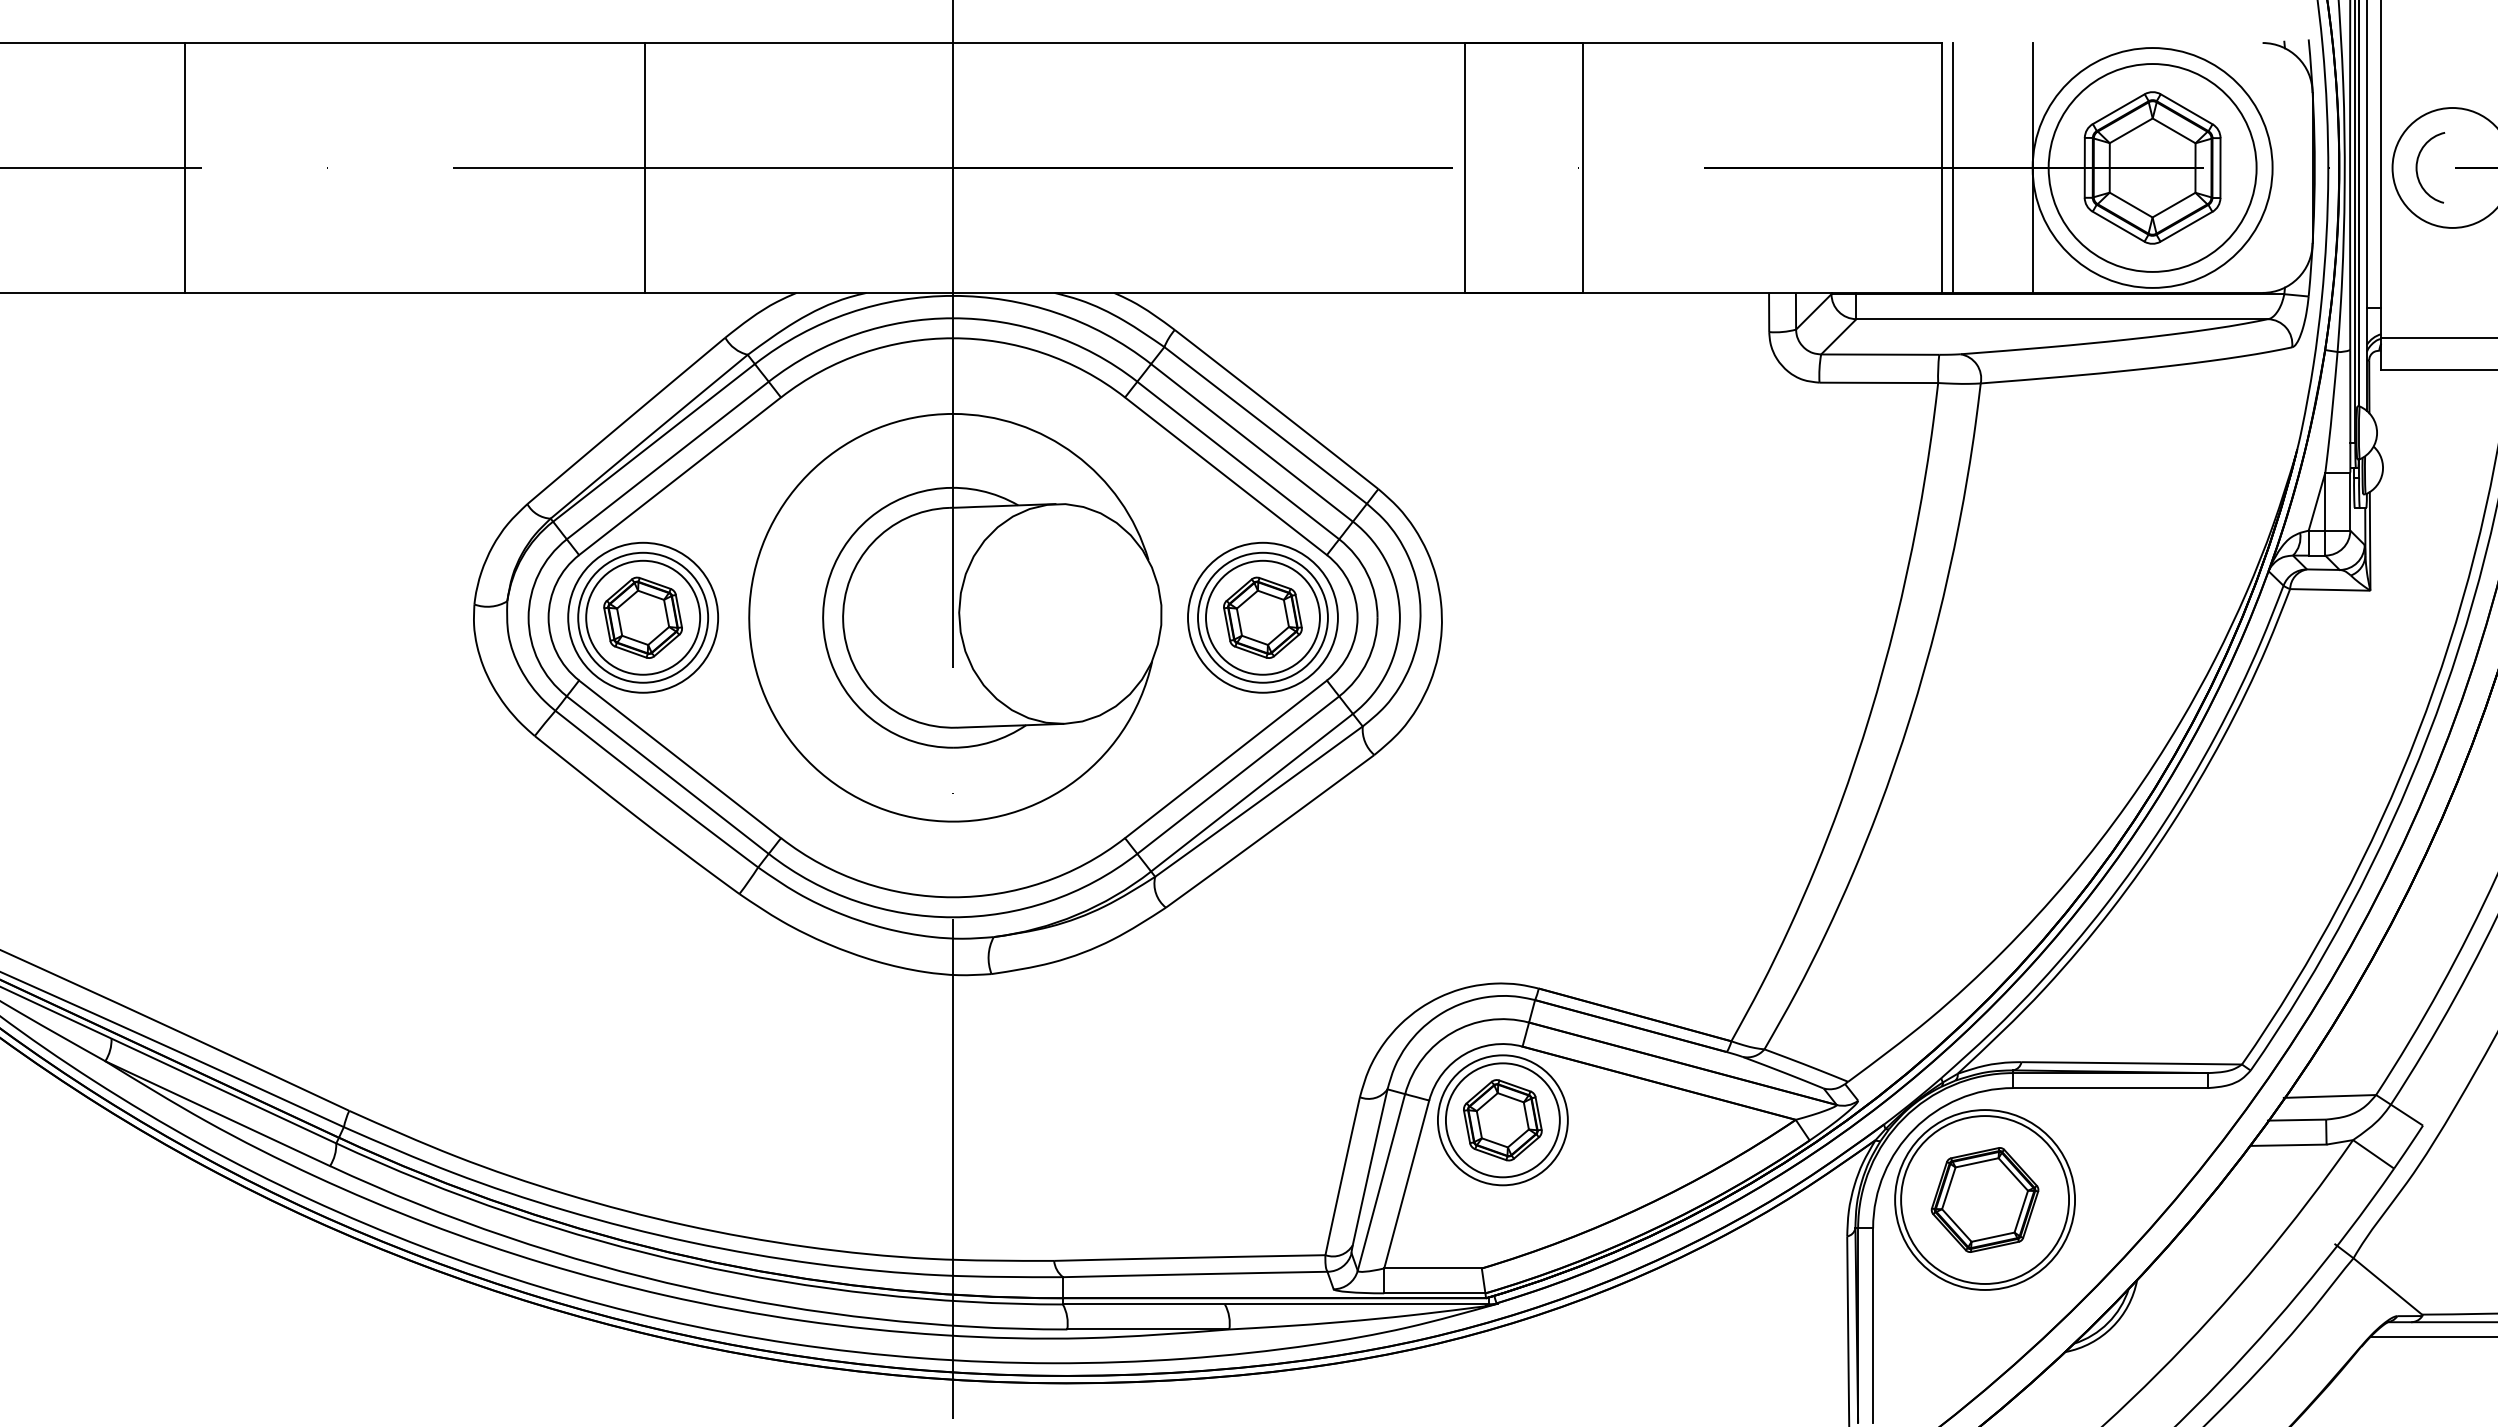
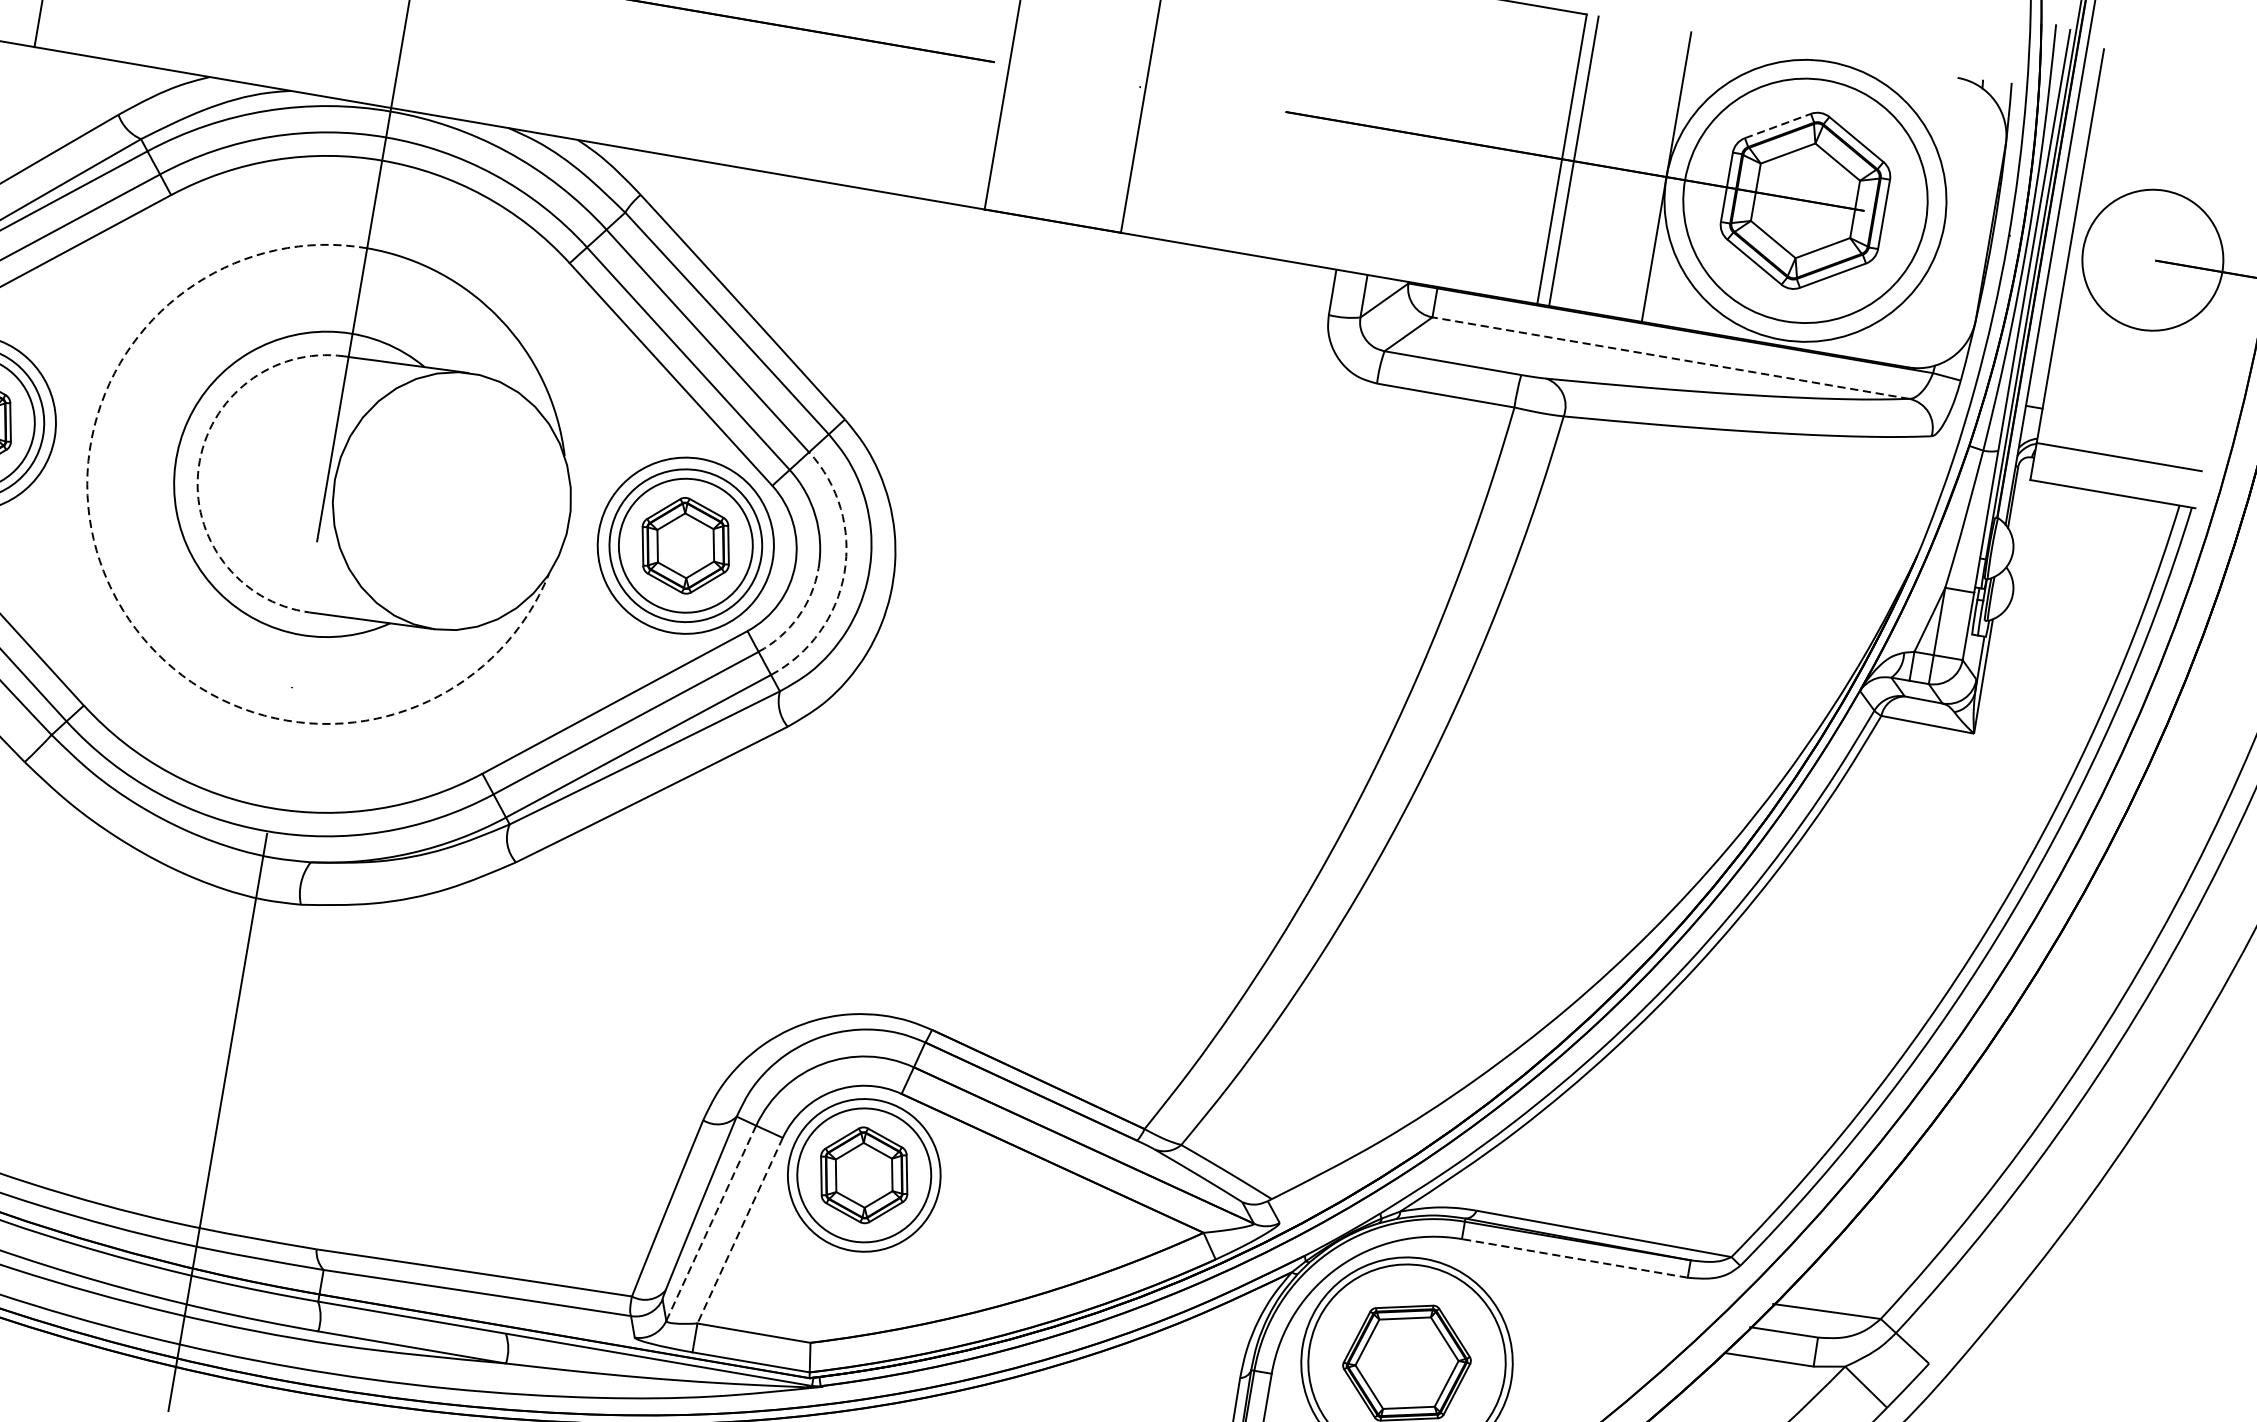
line: (2118, 109) -> (1777, 126), solid -> dashed
arc: (2417, 167) -> (2112, 252), removed
line: (2062, 319) -> (1671, 358), solid -> dashed
arc: (1399, 617) -> (844, 572), solid -> dashed
arc: (843, 621) -> (199, 466), solid -> dashed
arc: (1367, 661) -> (798, 617), solid -> dashed
arc: (794, 745) -> (117, 600), solid -> dashed
line: (2110, 1088) -> (1574, 1258), solid -> dashed
line: (1381, 1181) -> (711, 1222), solid -> dashed
line: (1406, 1184) -> (739, 1230), solid -> dashed

